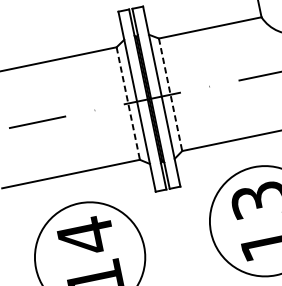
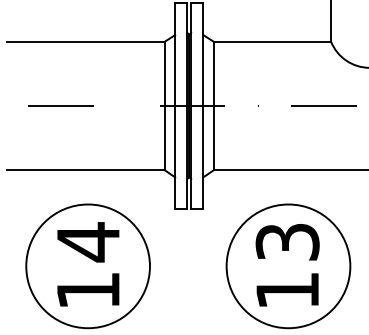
line: (170, 95) -> (213, 106), dashed -> solid
line: (128, 103) -> (165, 106), dashed -> solid

